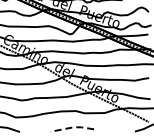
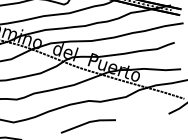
line: (72, 127) -> (88, 122), dashed -> solid

